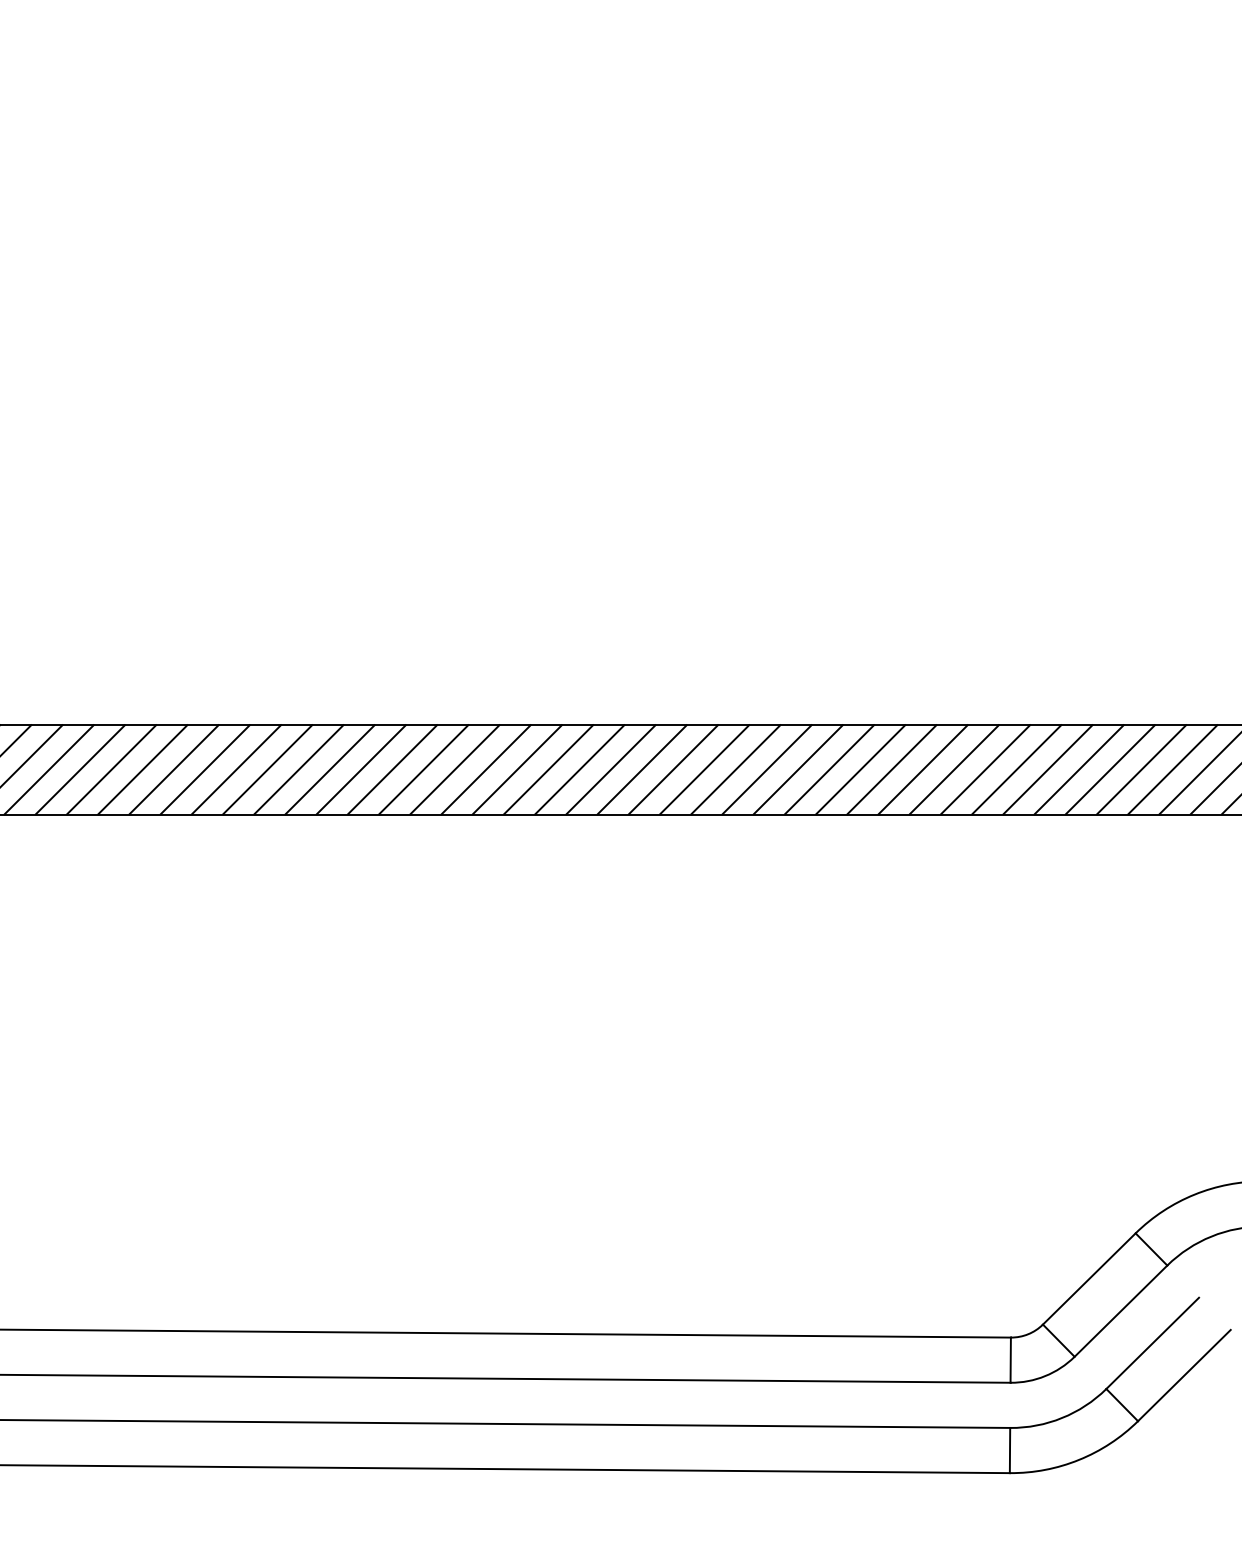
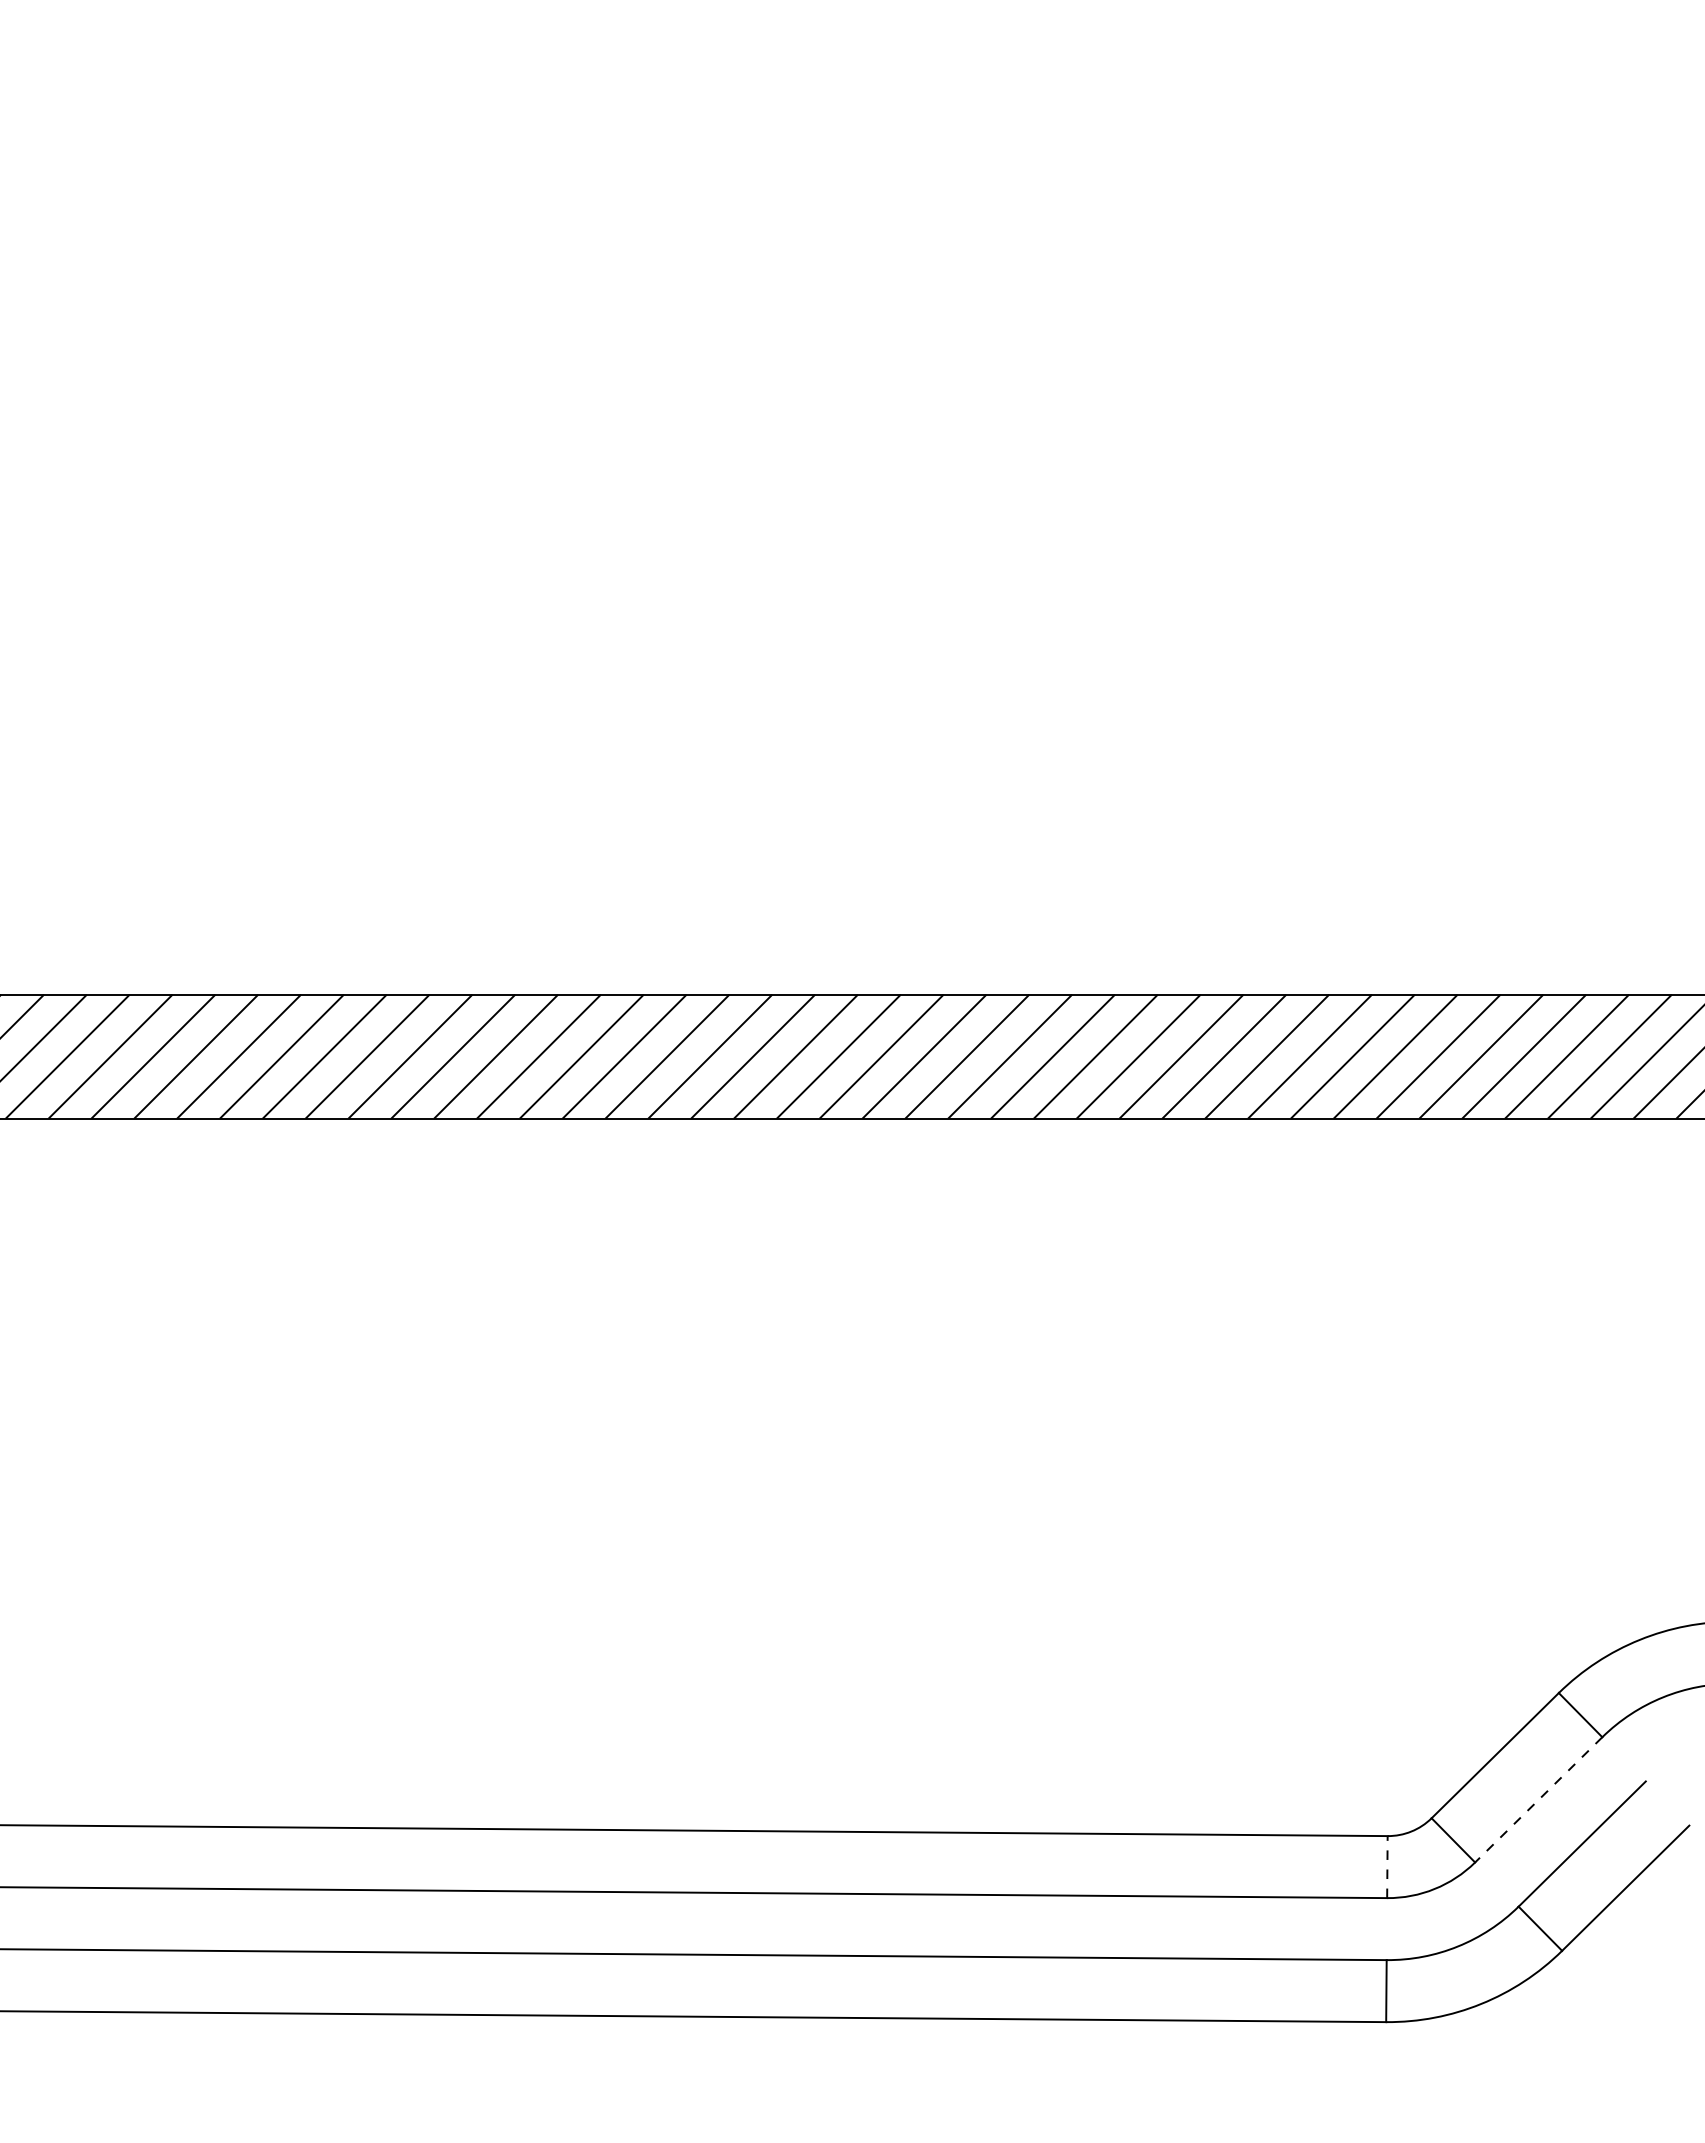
line: (1120, 1311) -> (1538, 1800), solid -> dashed
line: (1010, 1359) -> (1387, 1866), solid -> dashed

